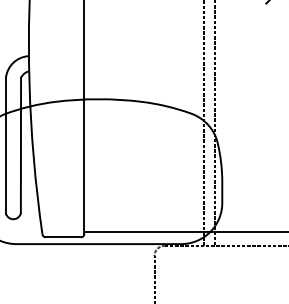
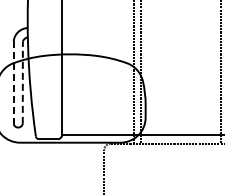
line: (20, 145) -> (22, 82), solid -> dashed
line: (5, 147) -> (13, 83), solid -> dashed

